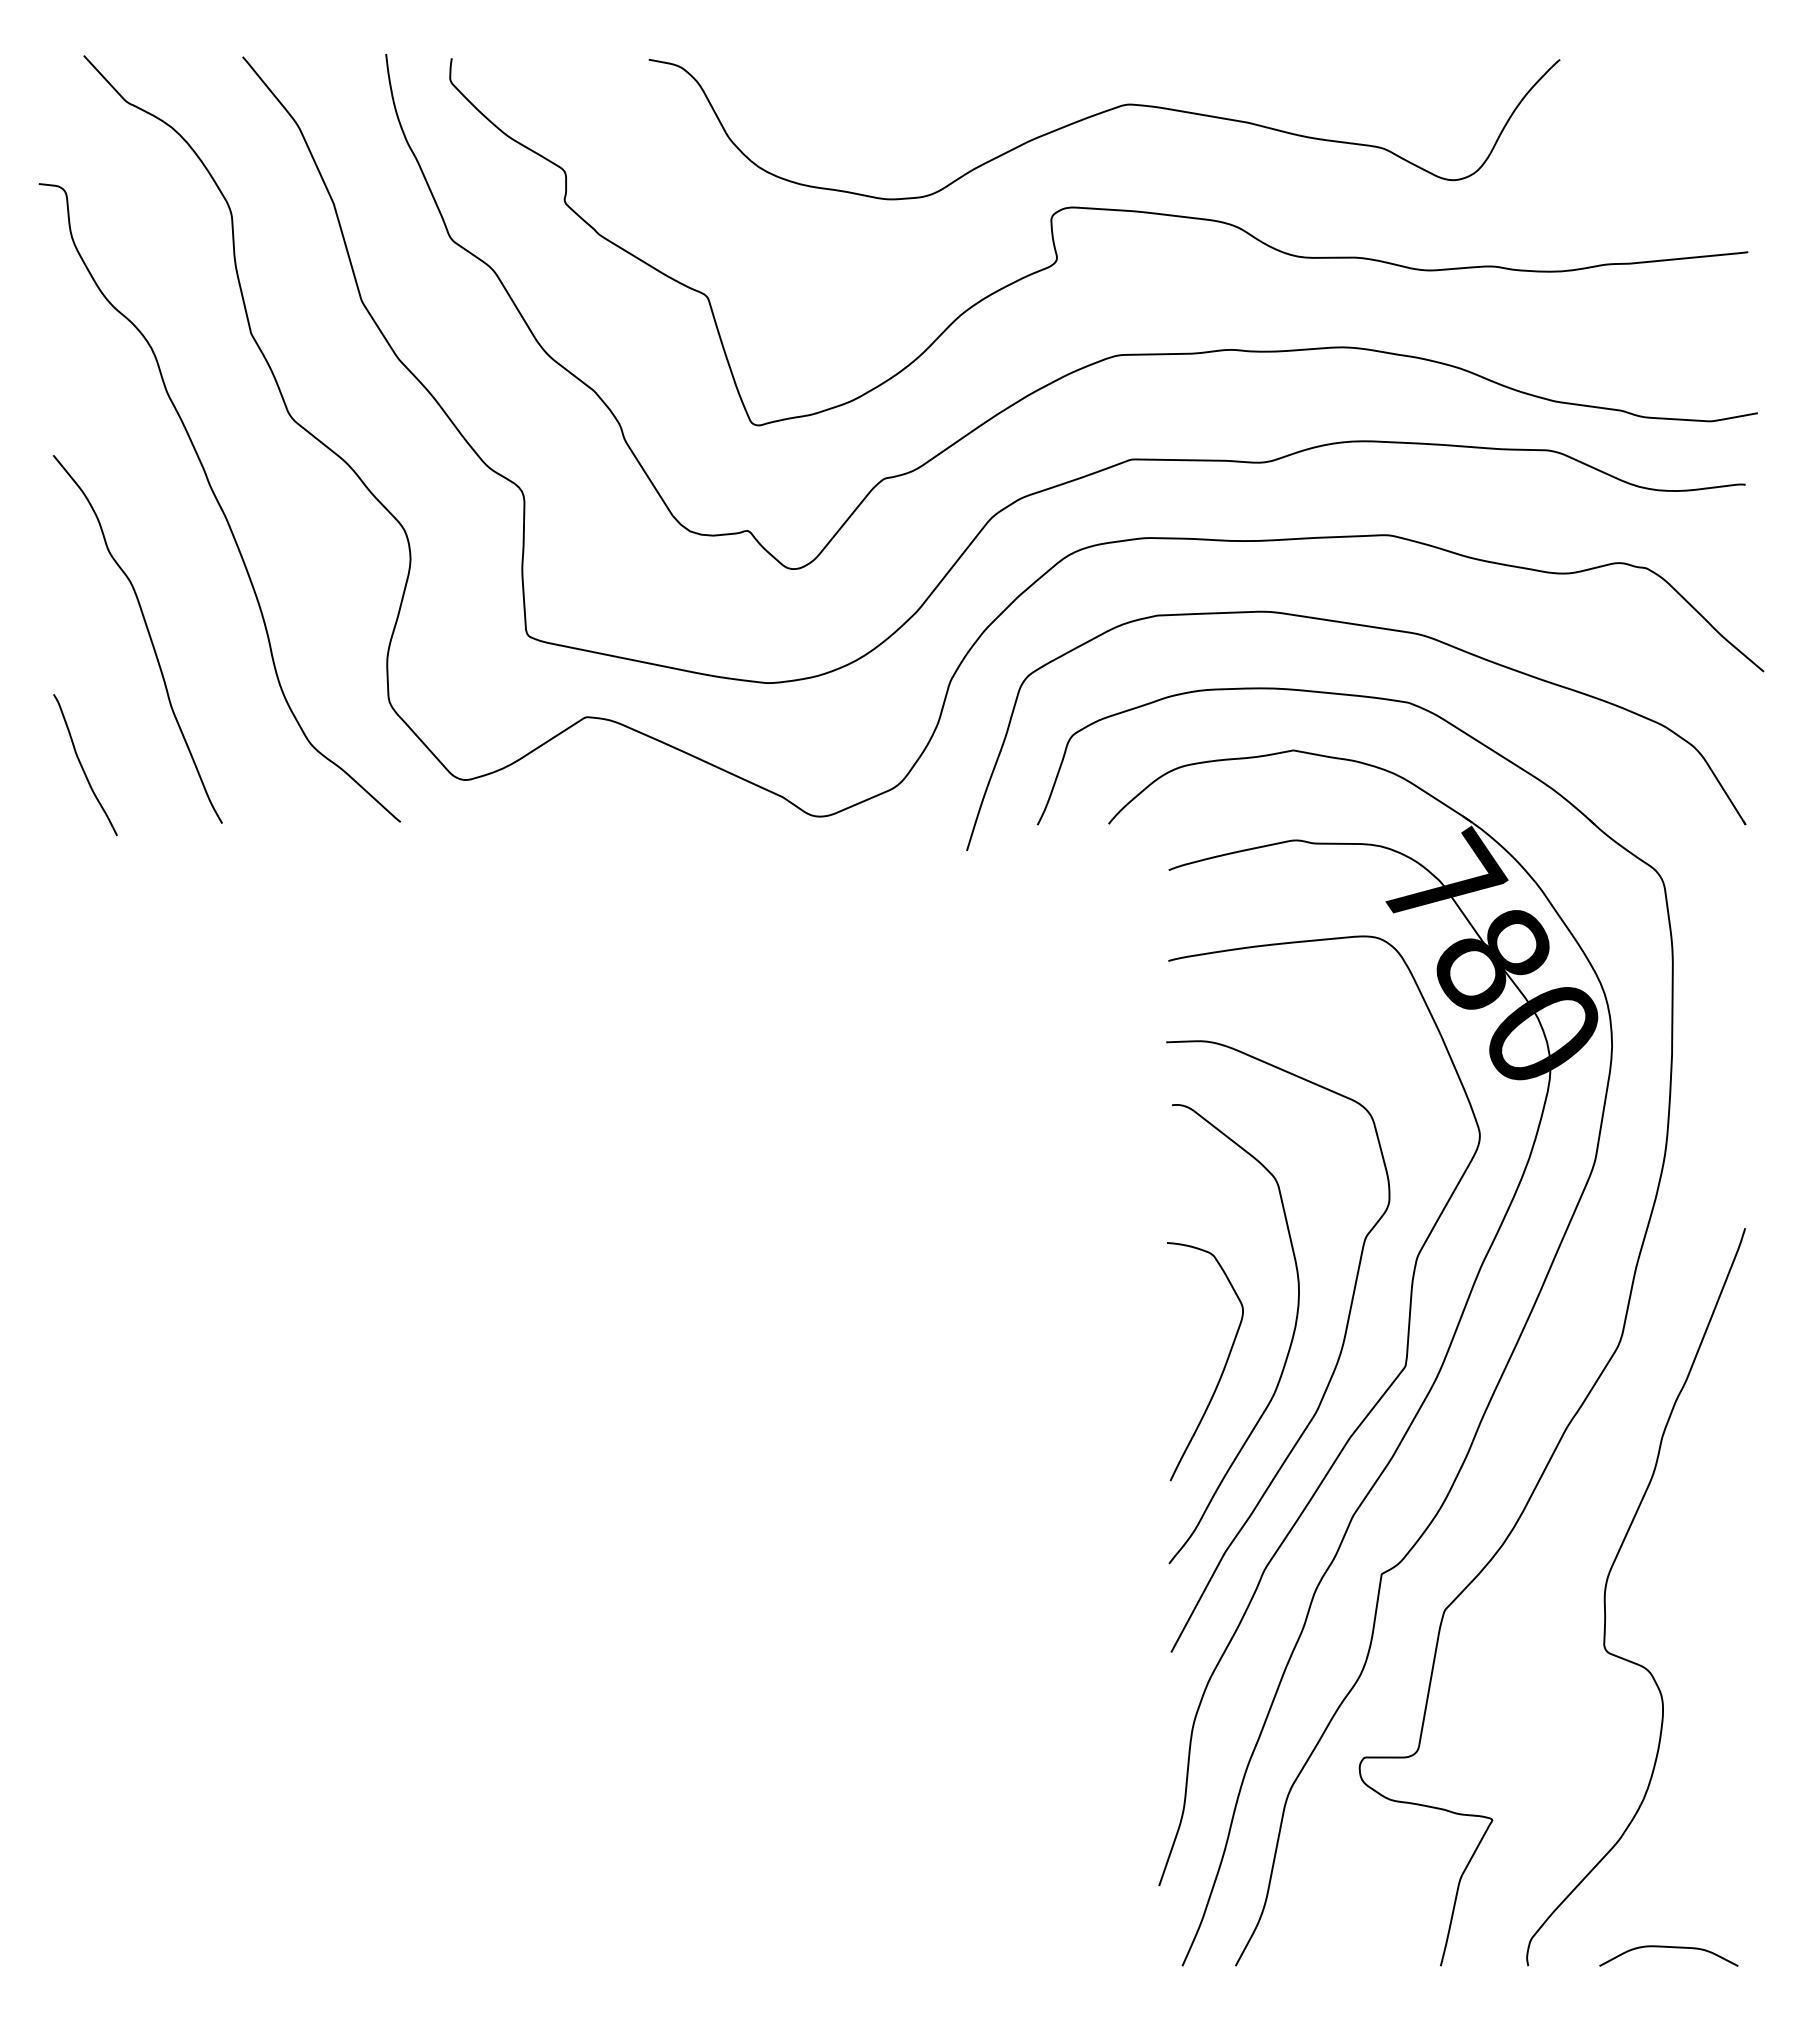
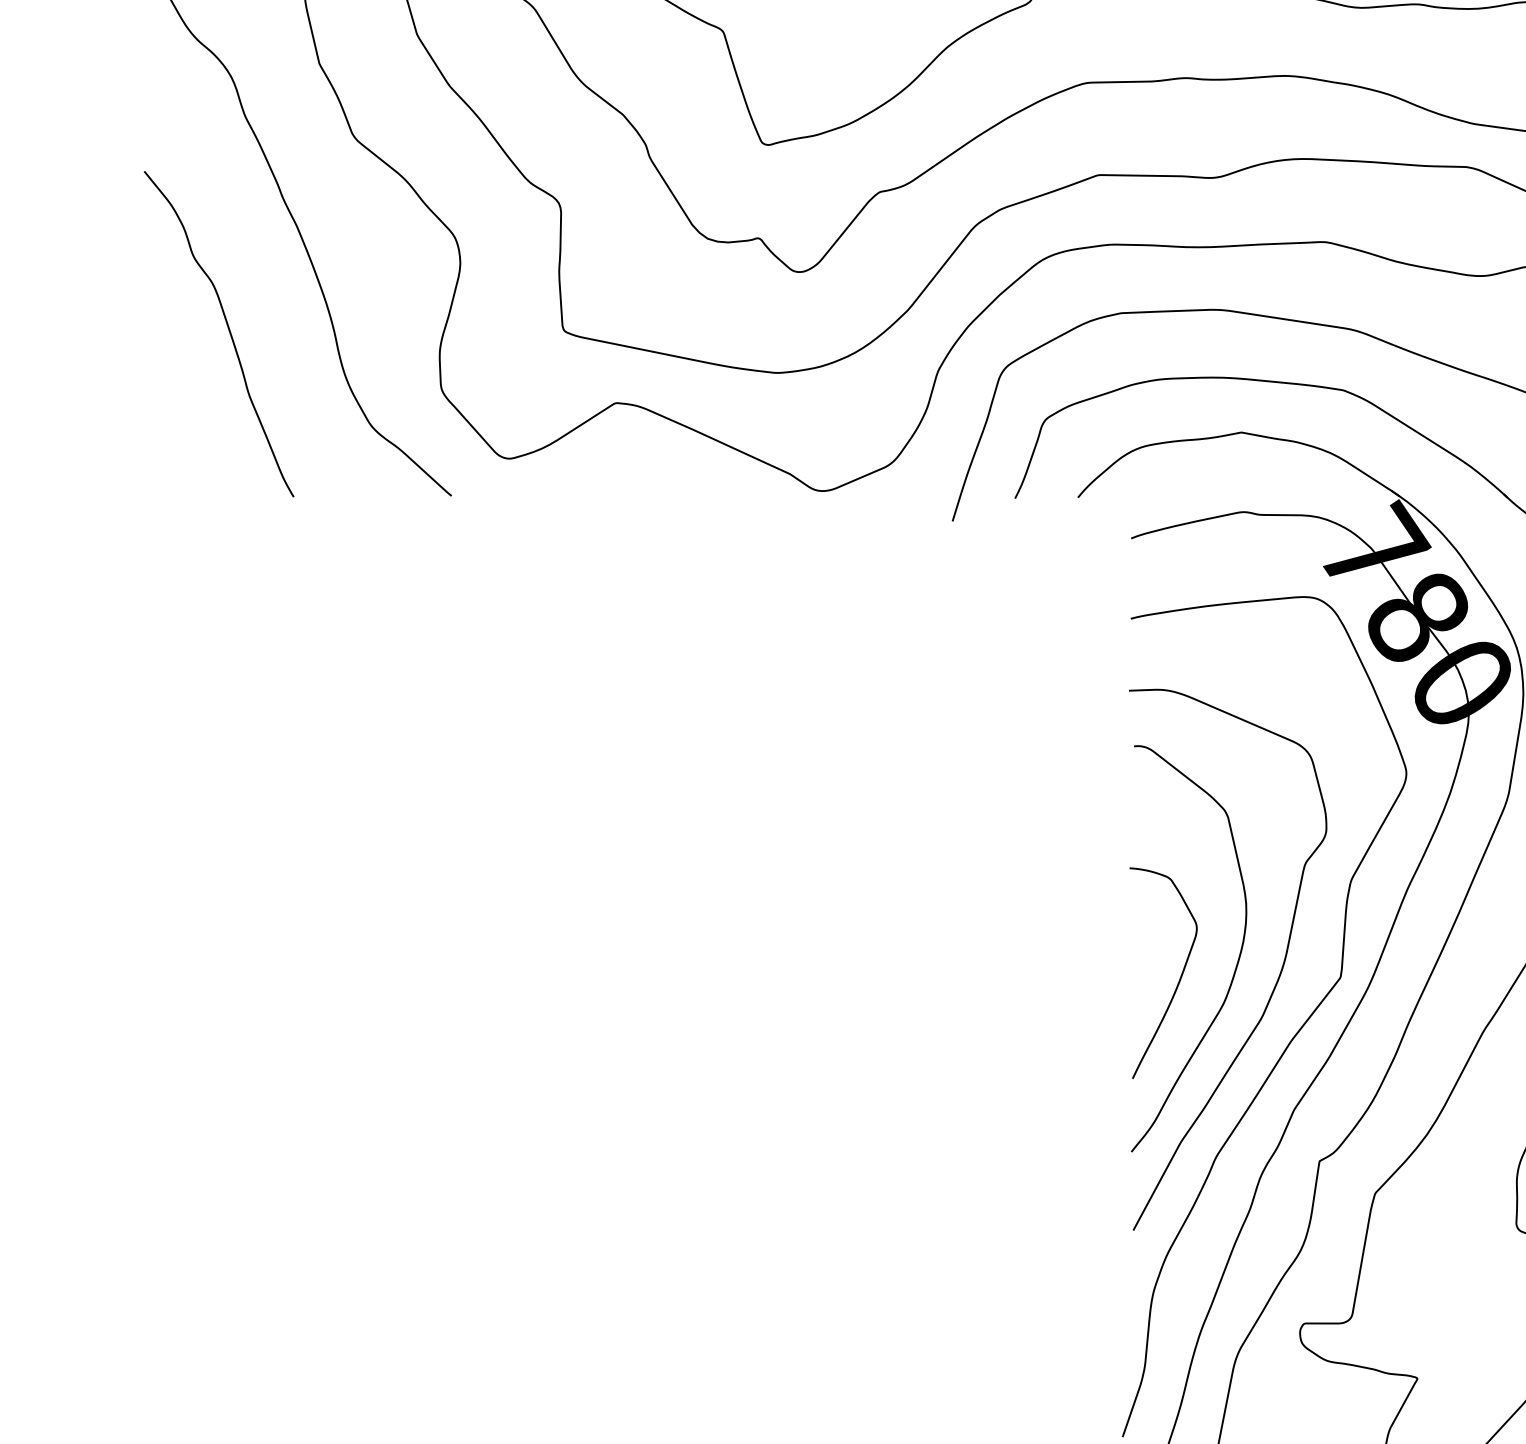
curve: (82, 765) -> (170, 445), removed

